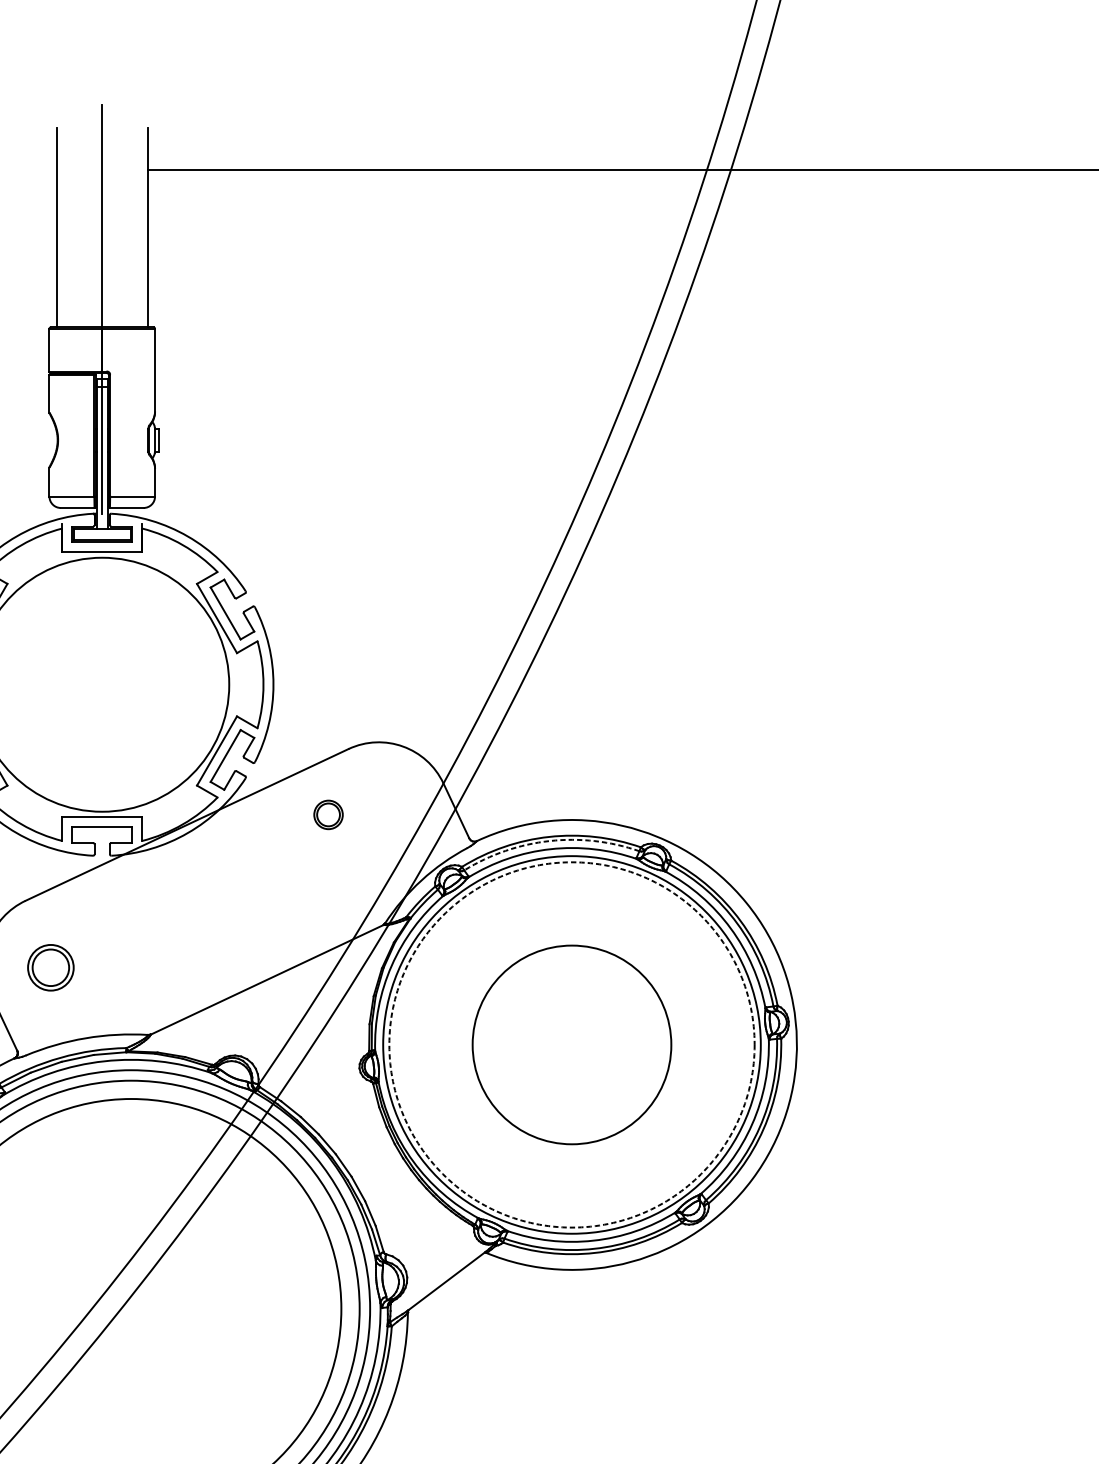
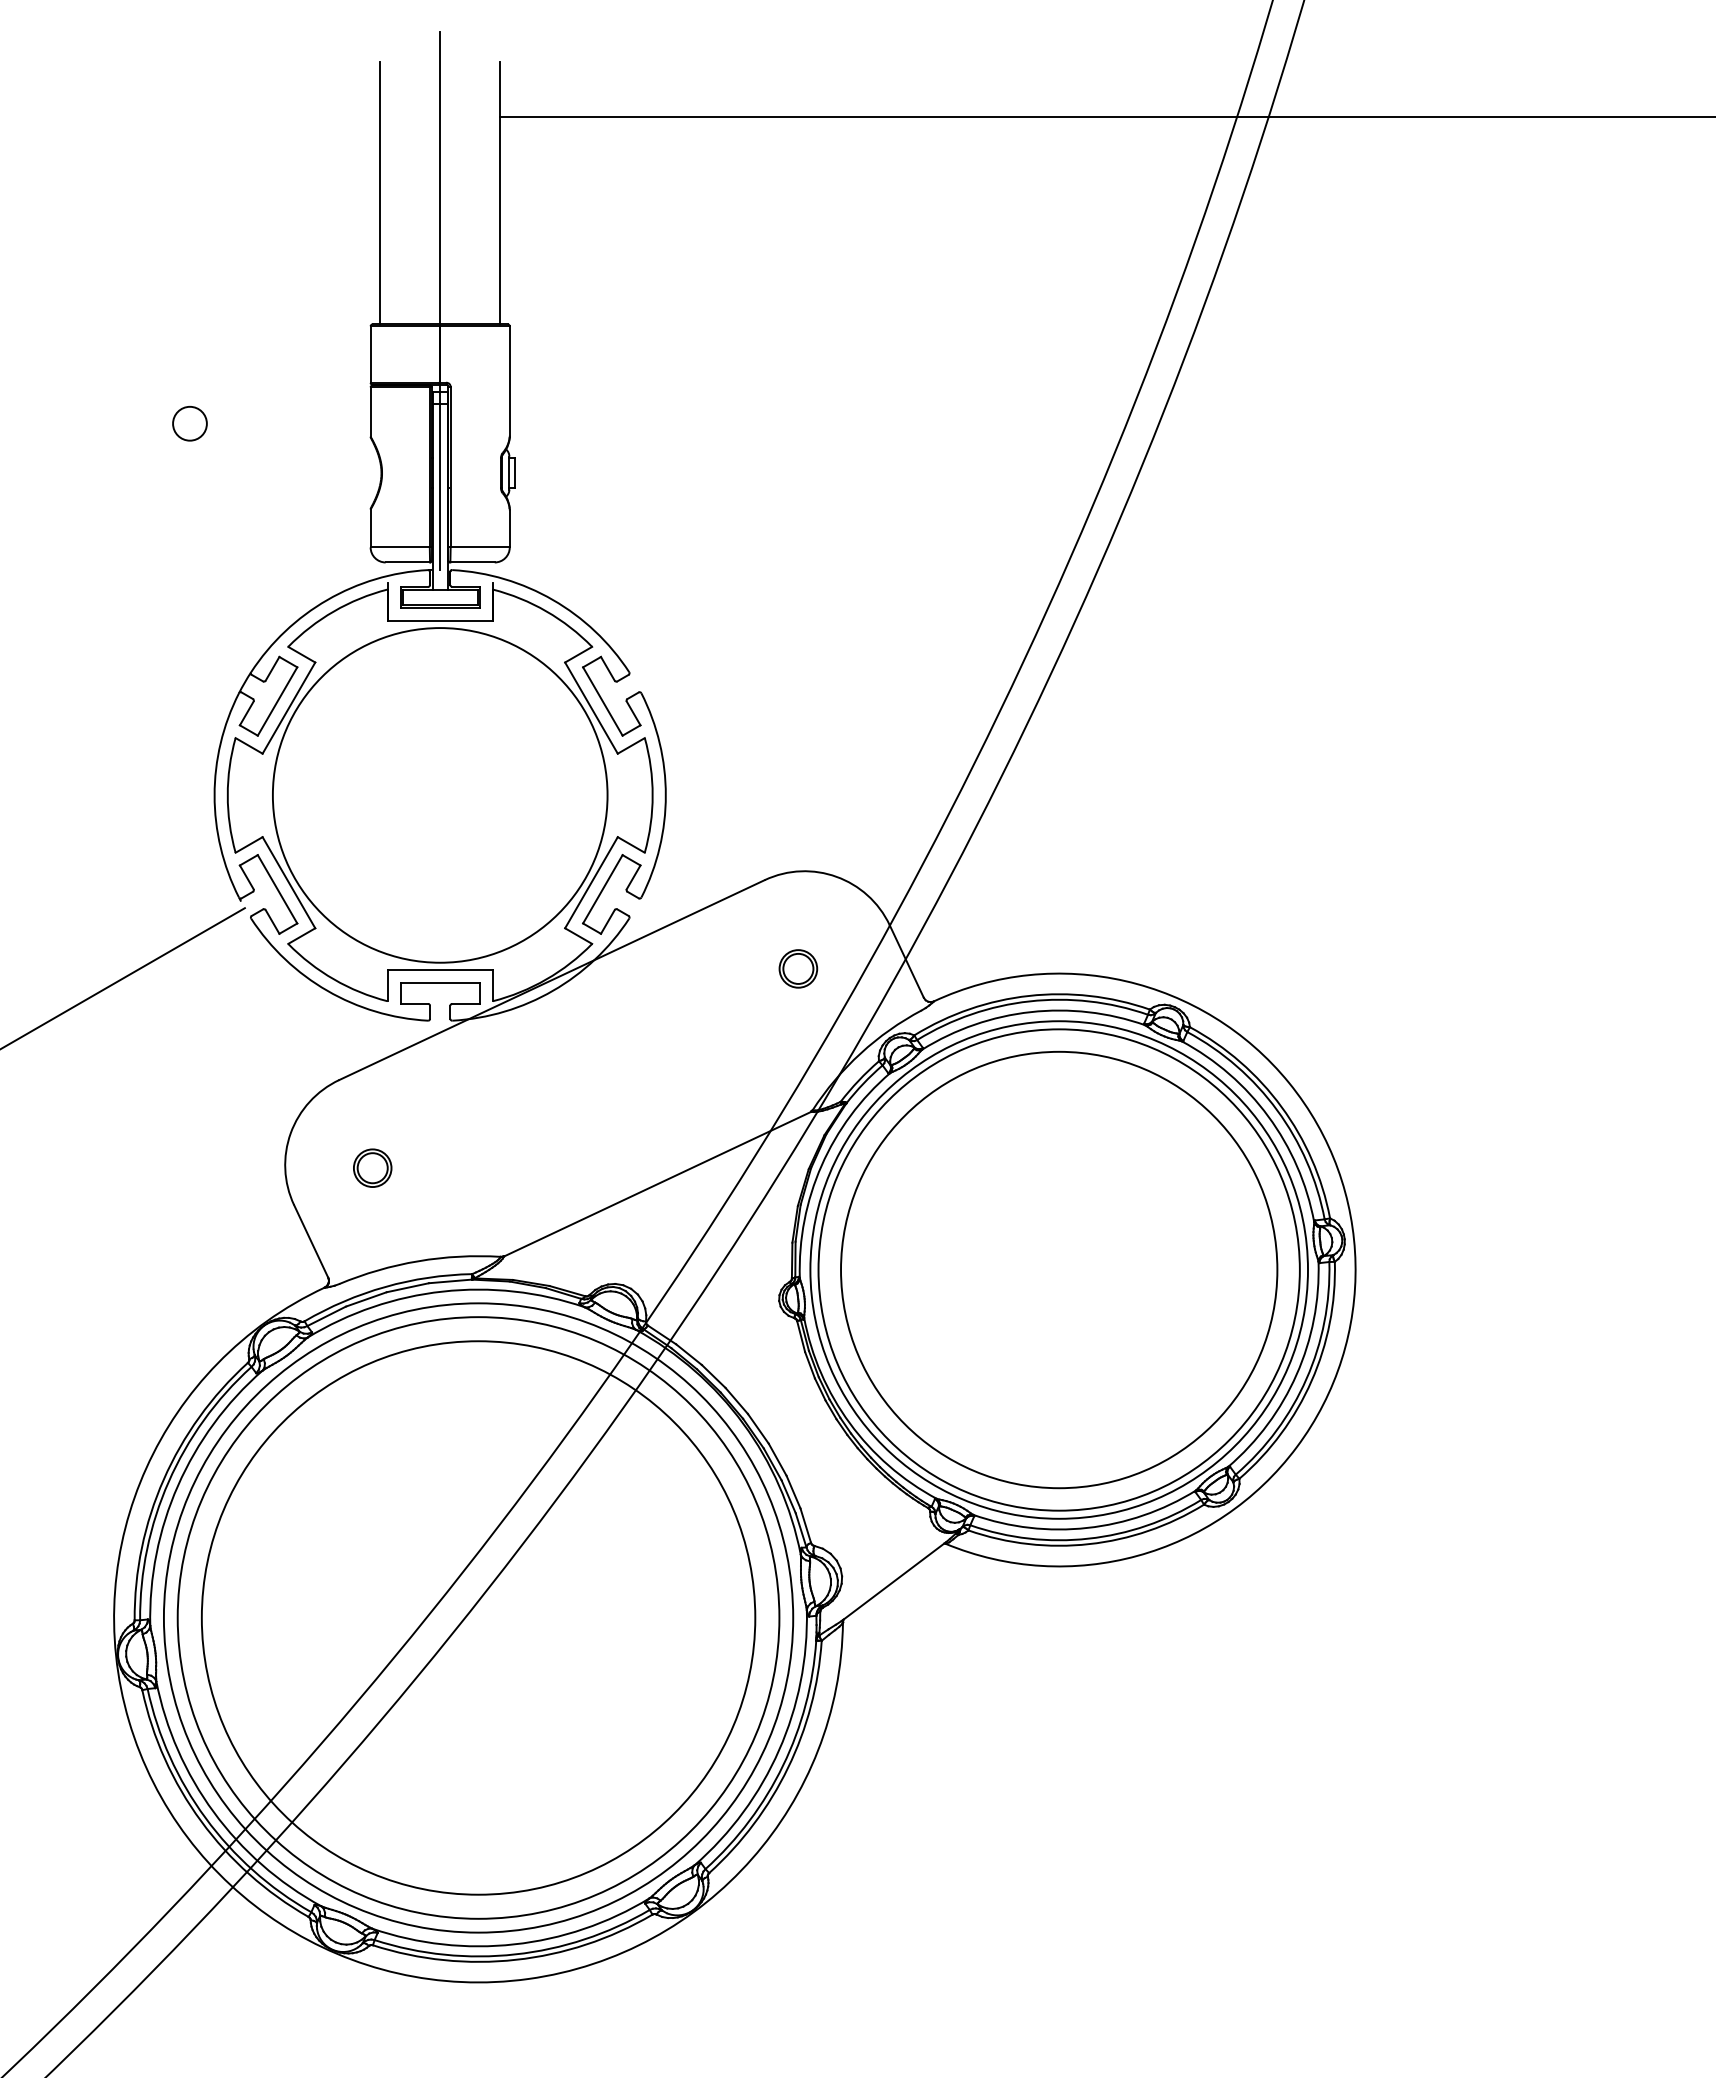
part: (328, 814) -> (798, 968), moved
arc: (549, 841) -> (1029, 1001), dashed -> solid
part: (50, 967) -> (372, 1167), size x0.62
circle: (571, 1044) -> (1058, 1269), dashed -> solid
circle: (572, 1044) -> (1059, 1269), size x1.67

